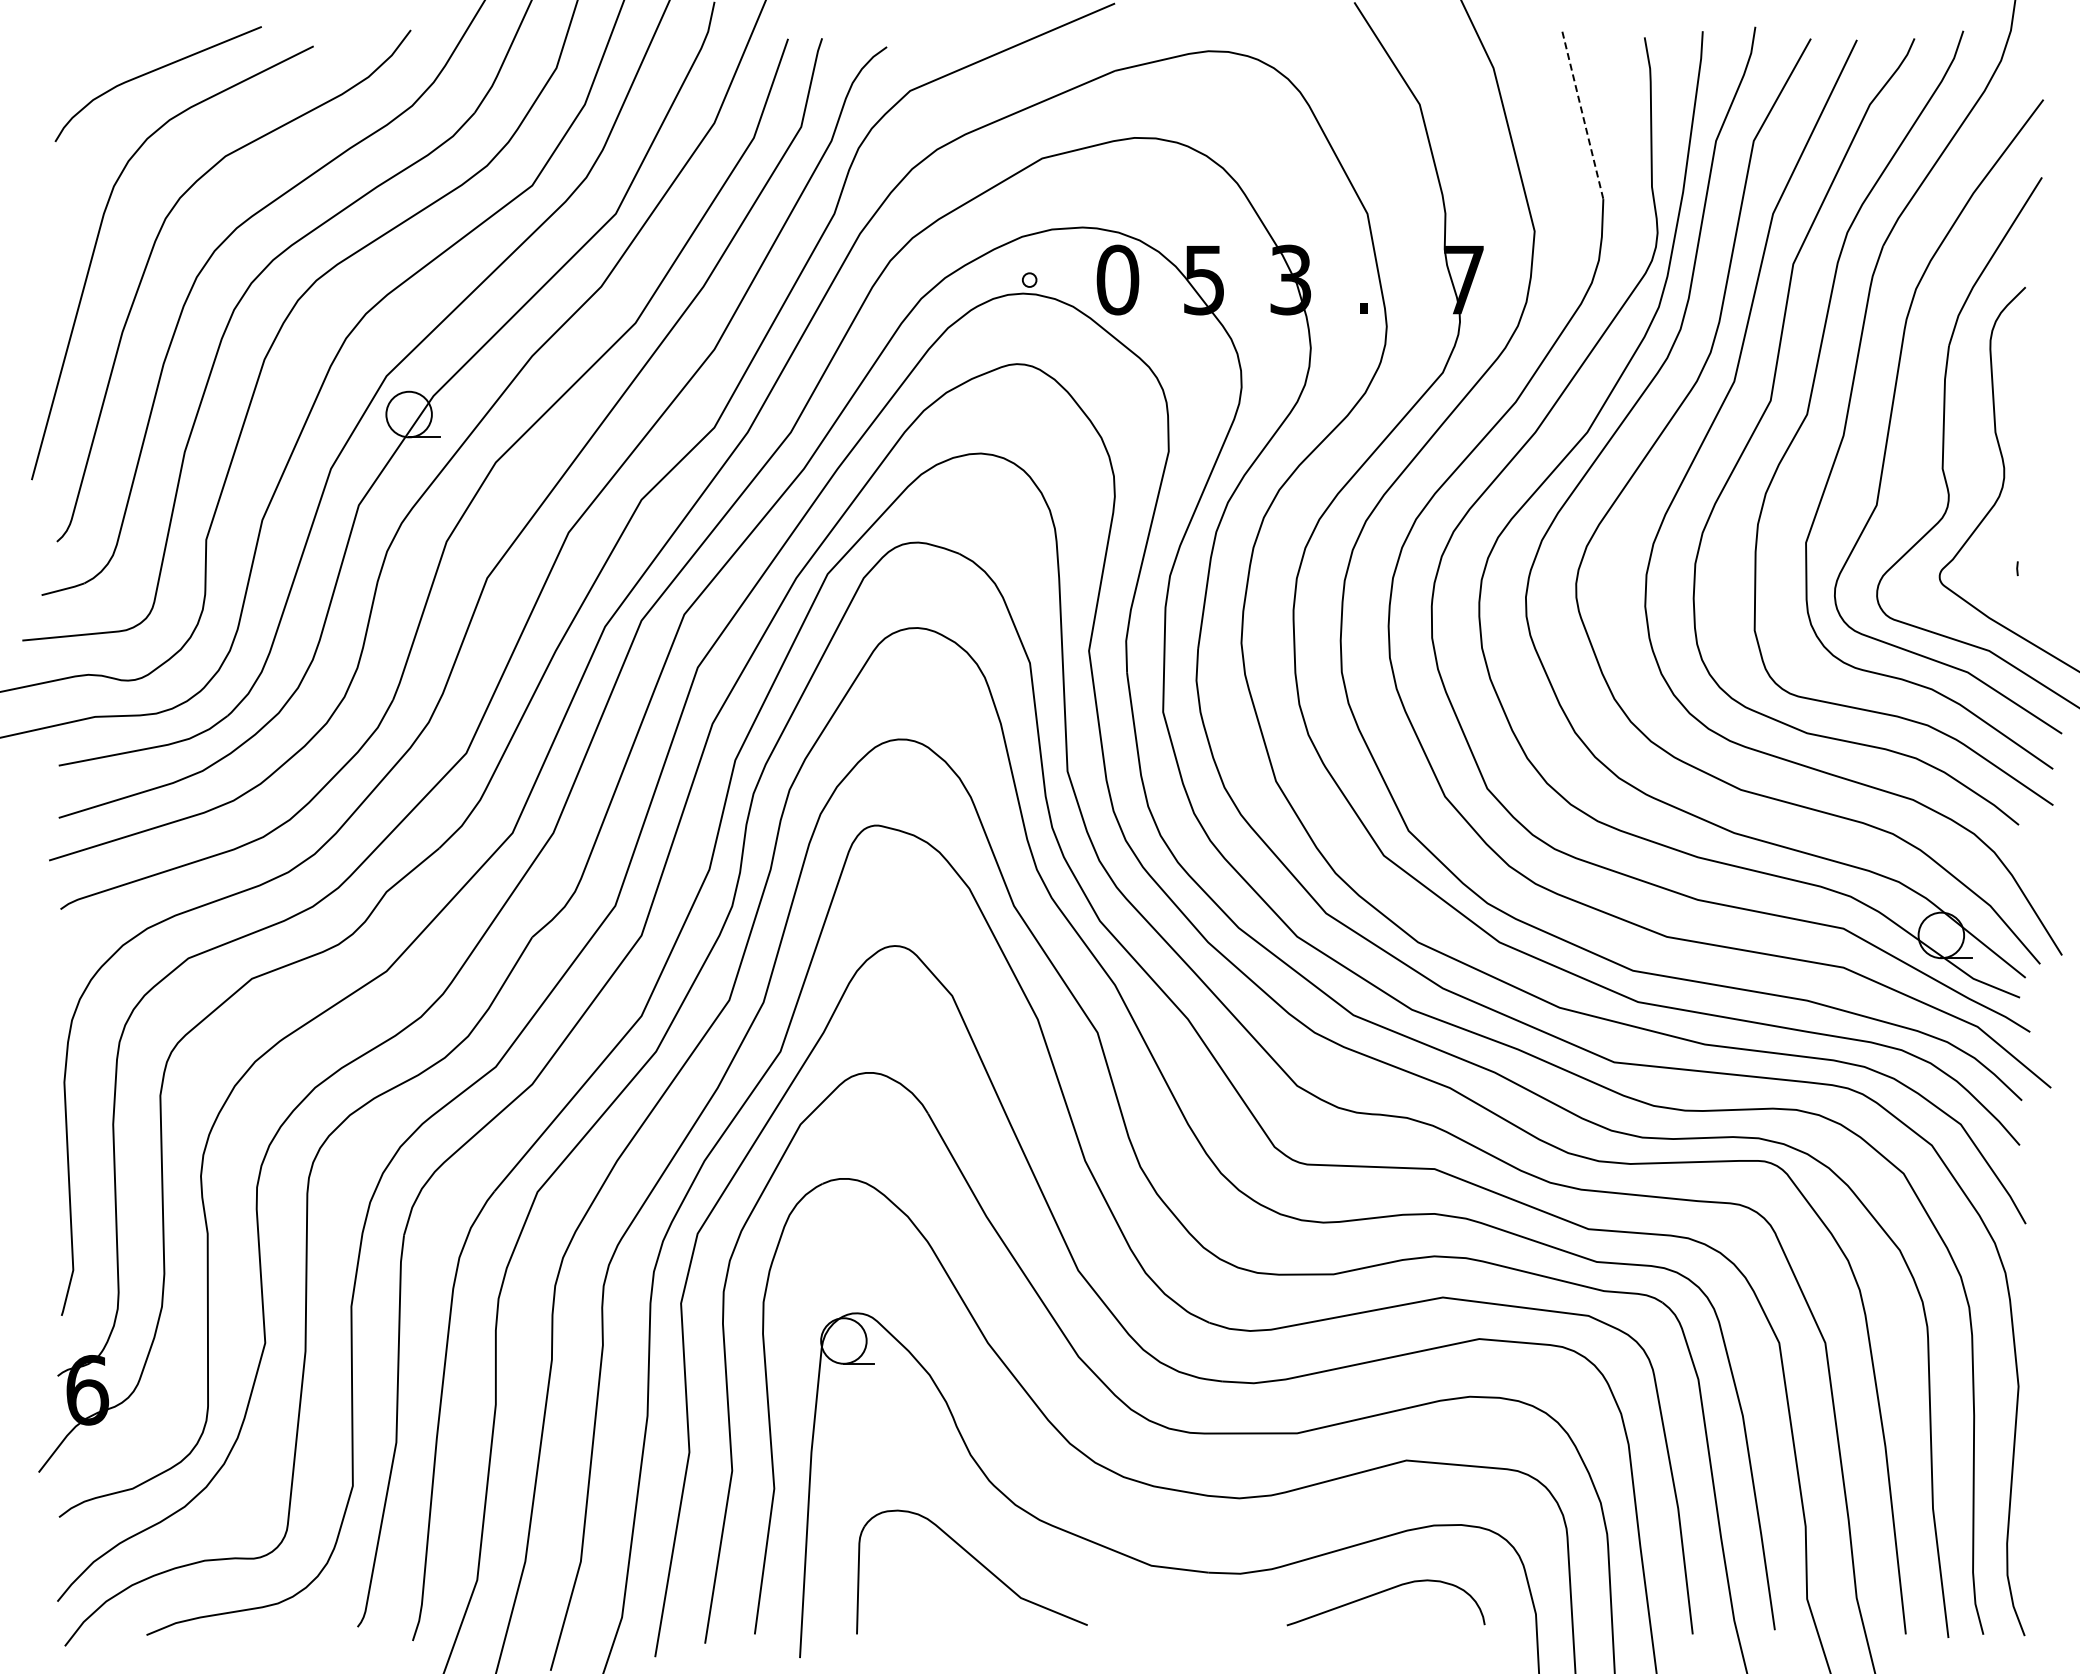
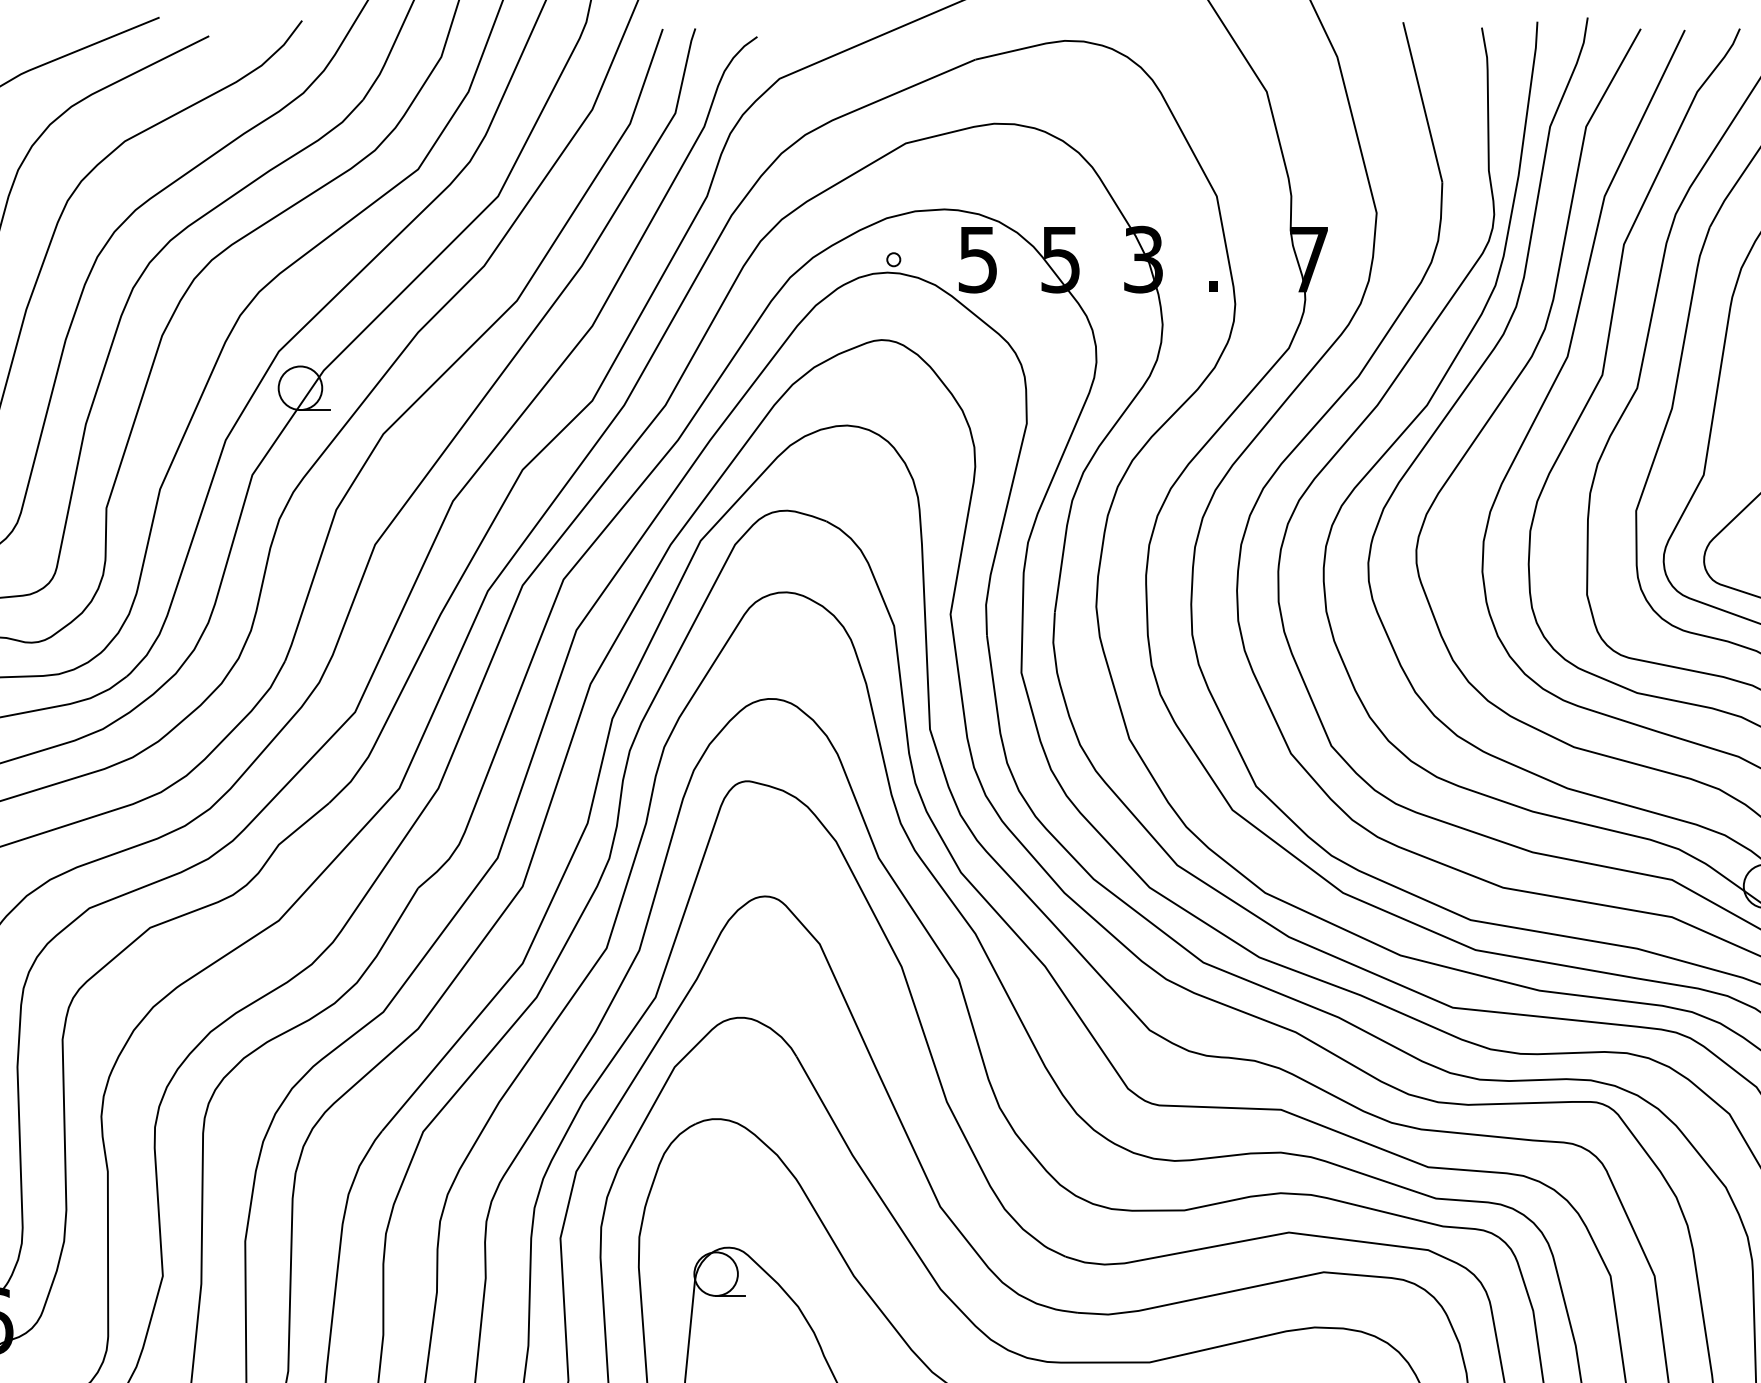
line: (1582, 115) -> (1422, 102), dashed -> solid
text: (1117, 279) -> (977, 259), 0 -> 5

